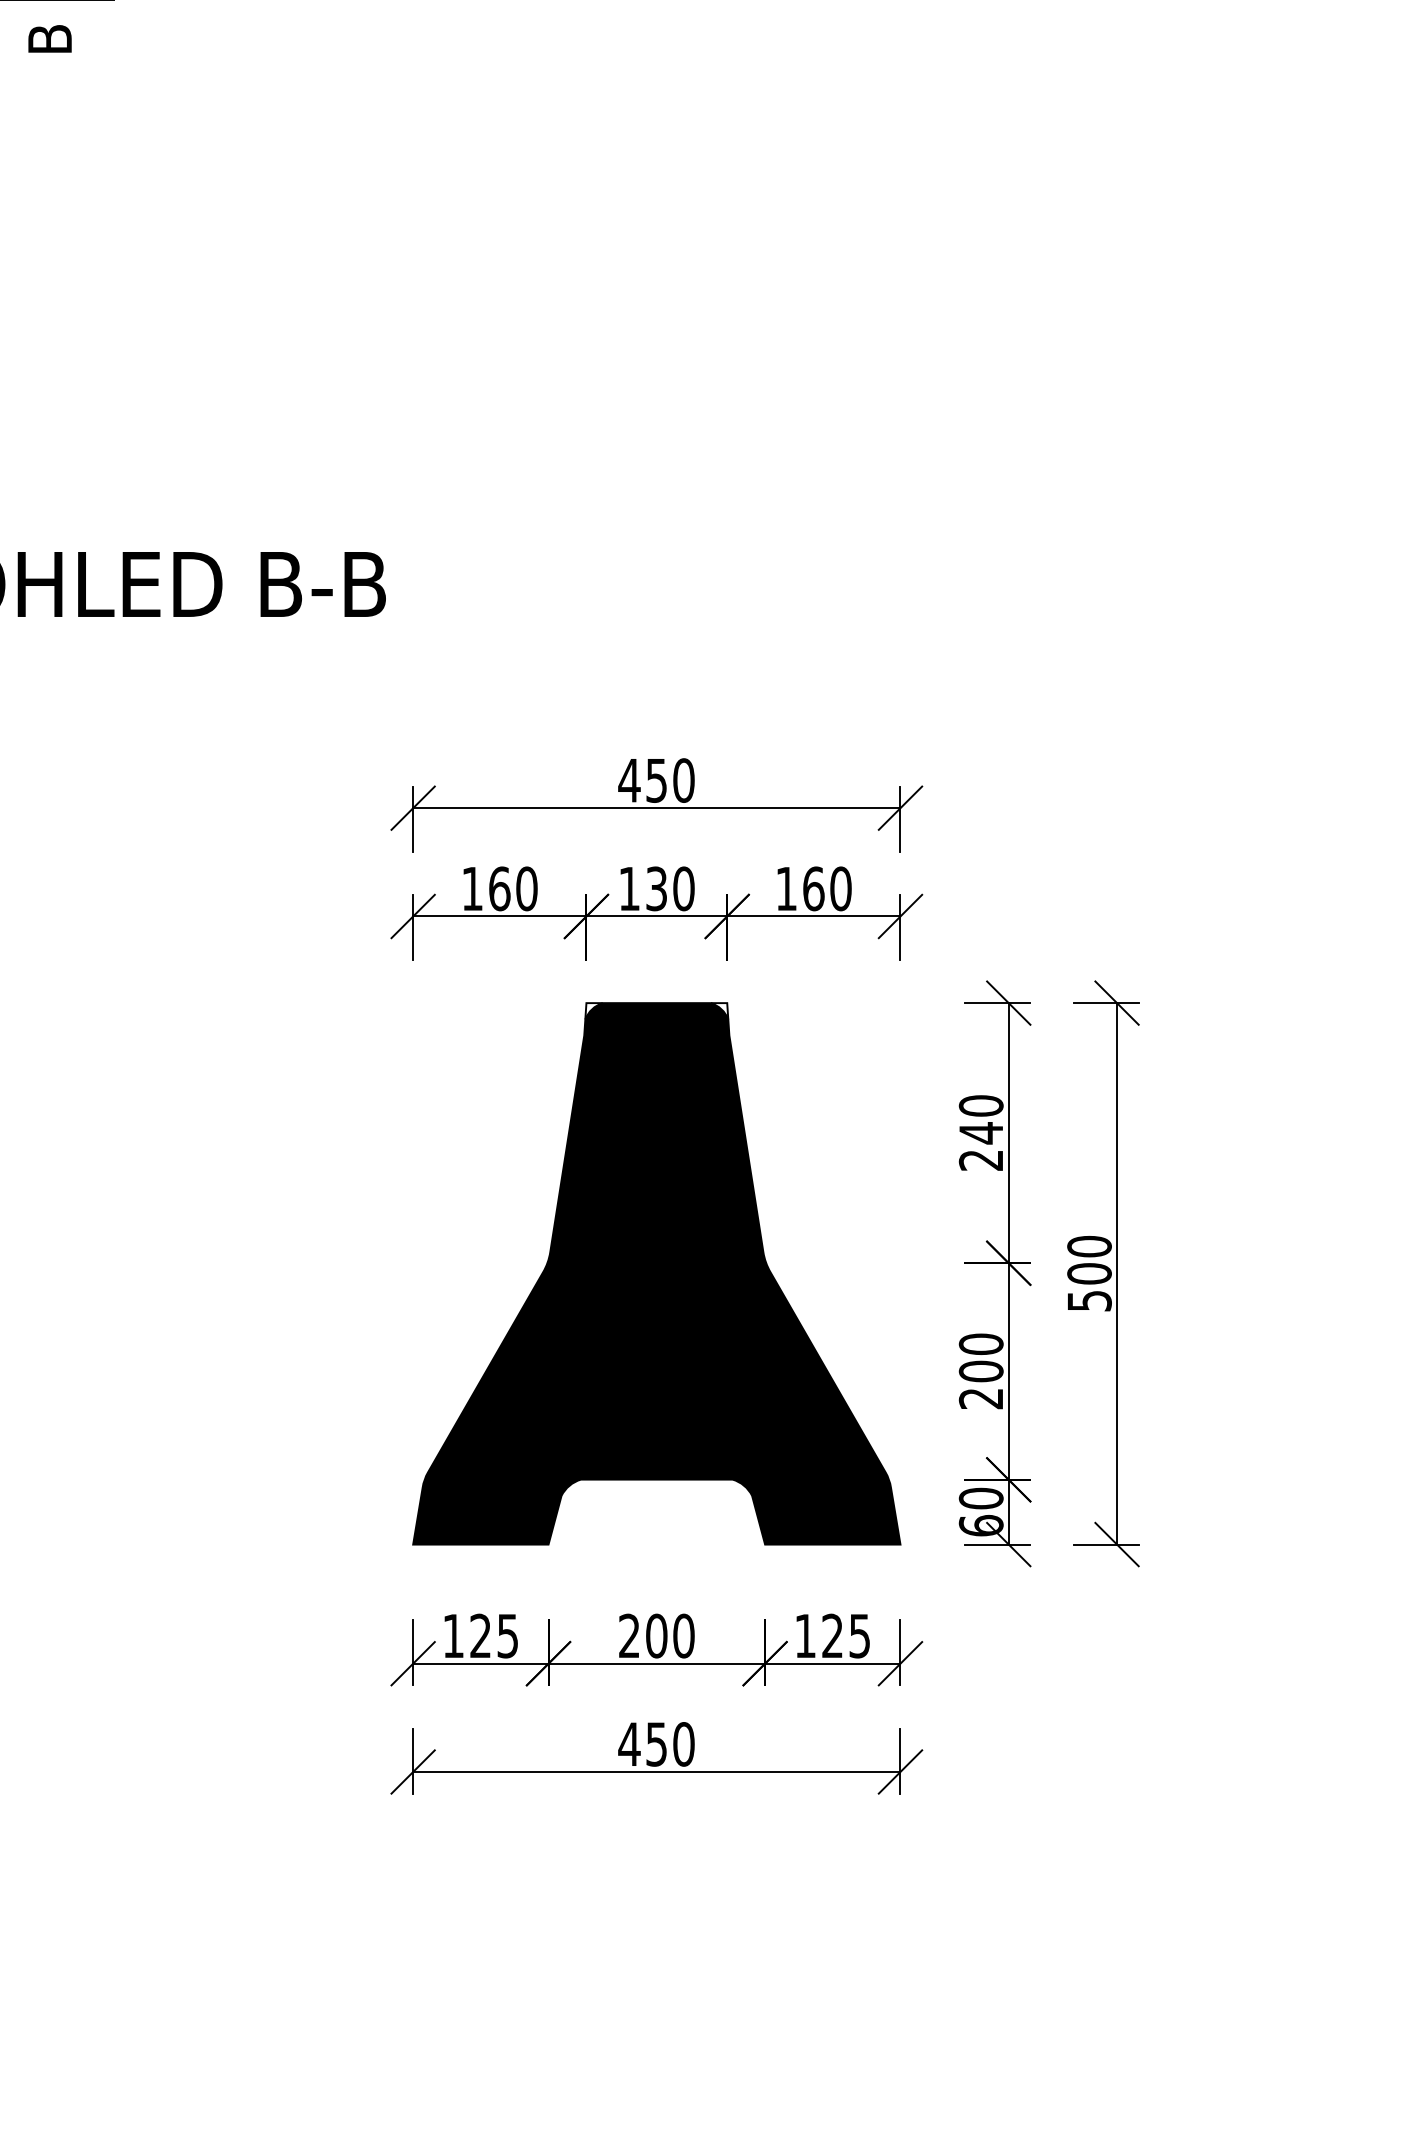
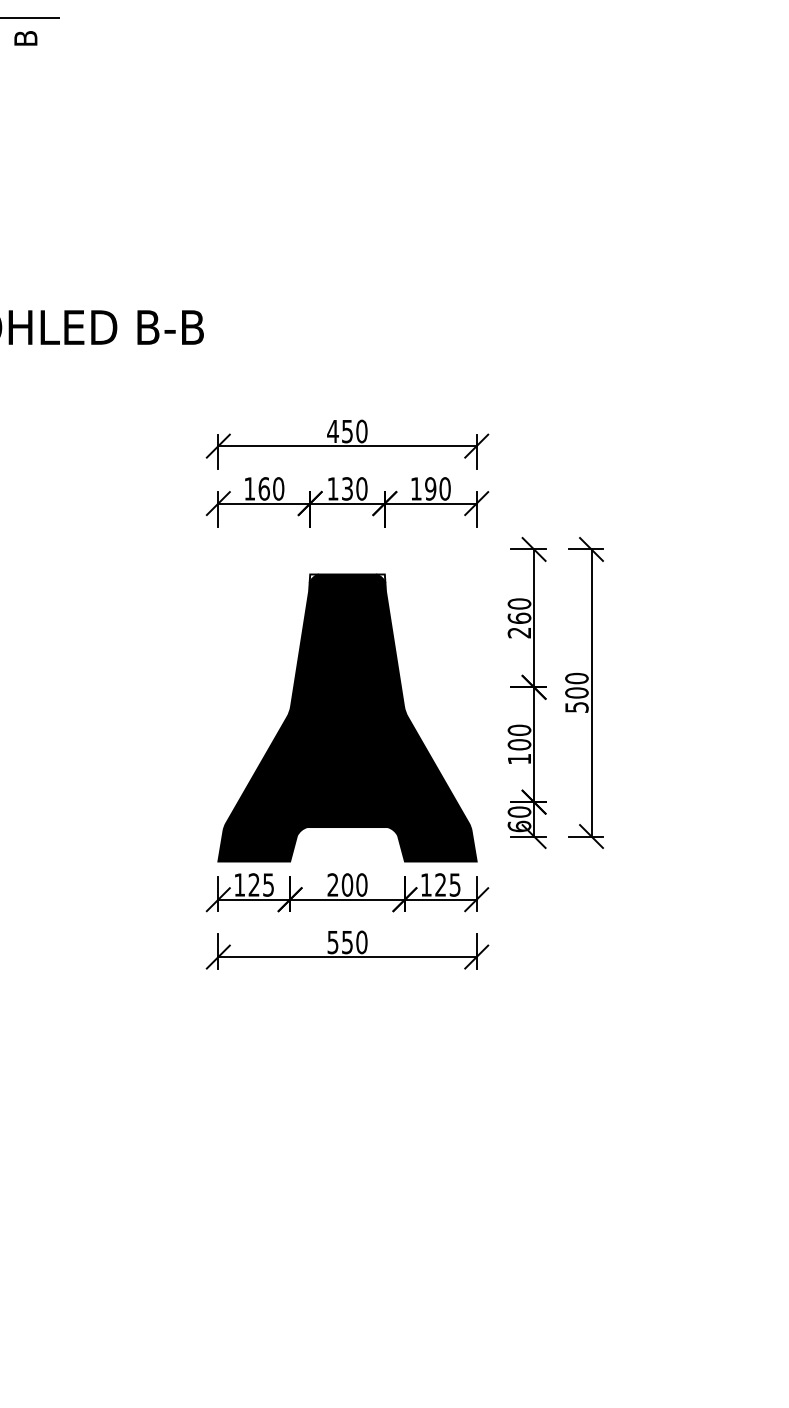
text: (813, 888) -> (430, 488), 160 -> 190
text: (981, 1133) -> (519, 618), 240 -> 260
part: (656, 1272) -> (347, 717), moved
text: (979, 1399) -> (518, 759), 200 -> 100
text: (628, 1744) -> (332, 942), 450 -> 550

